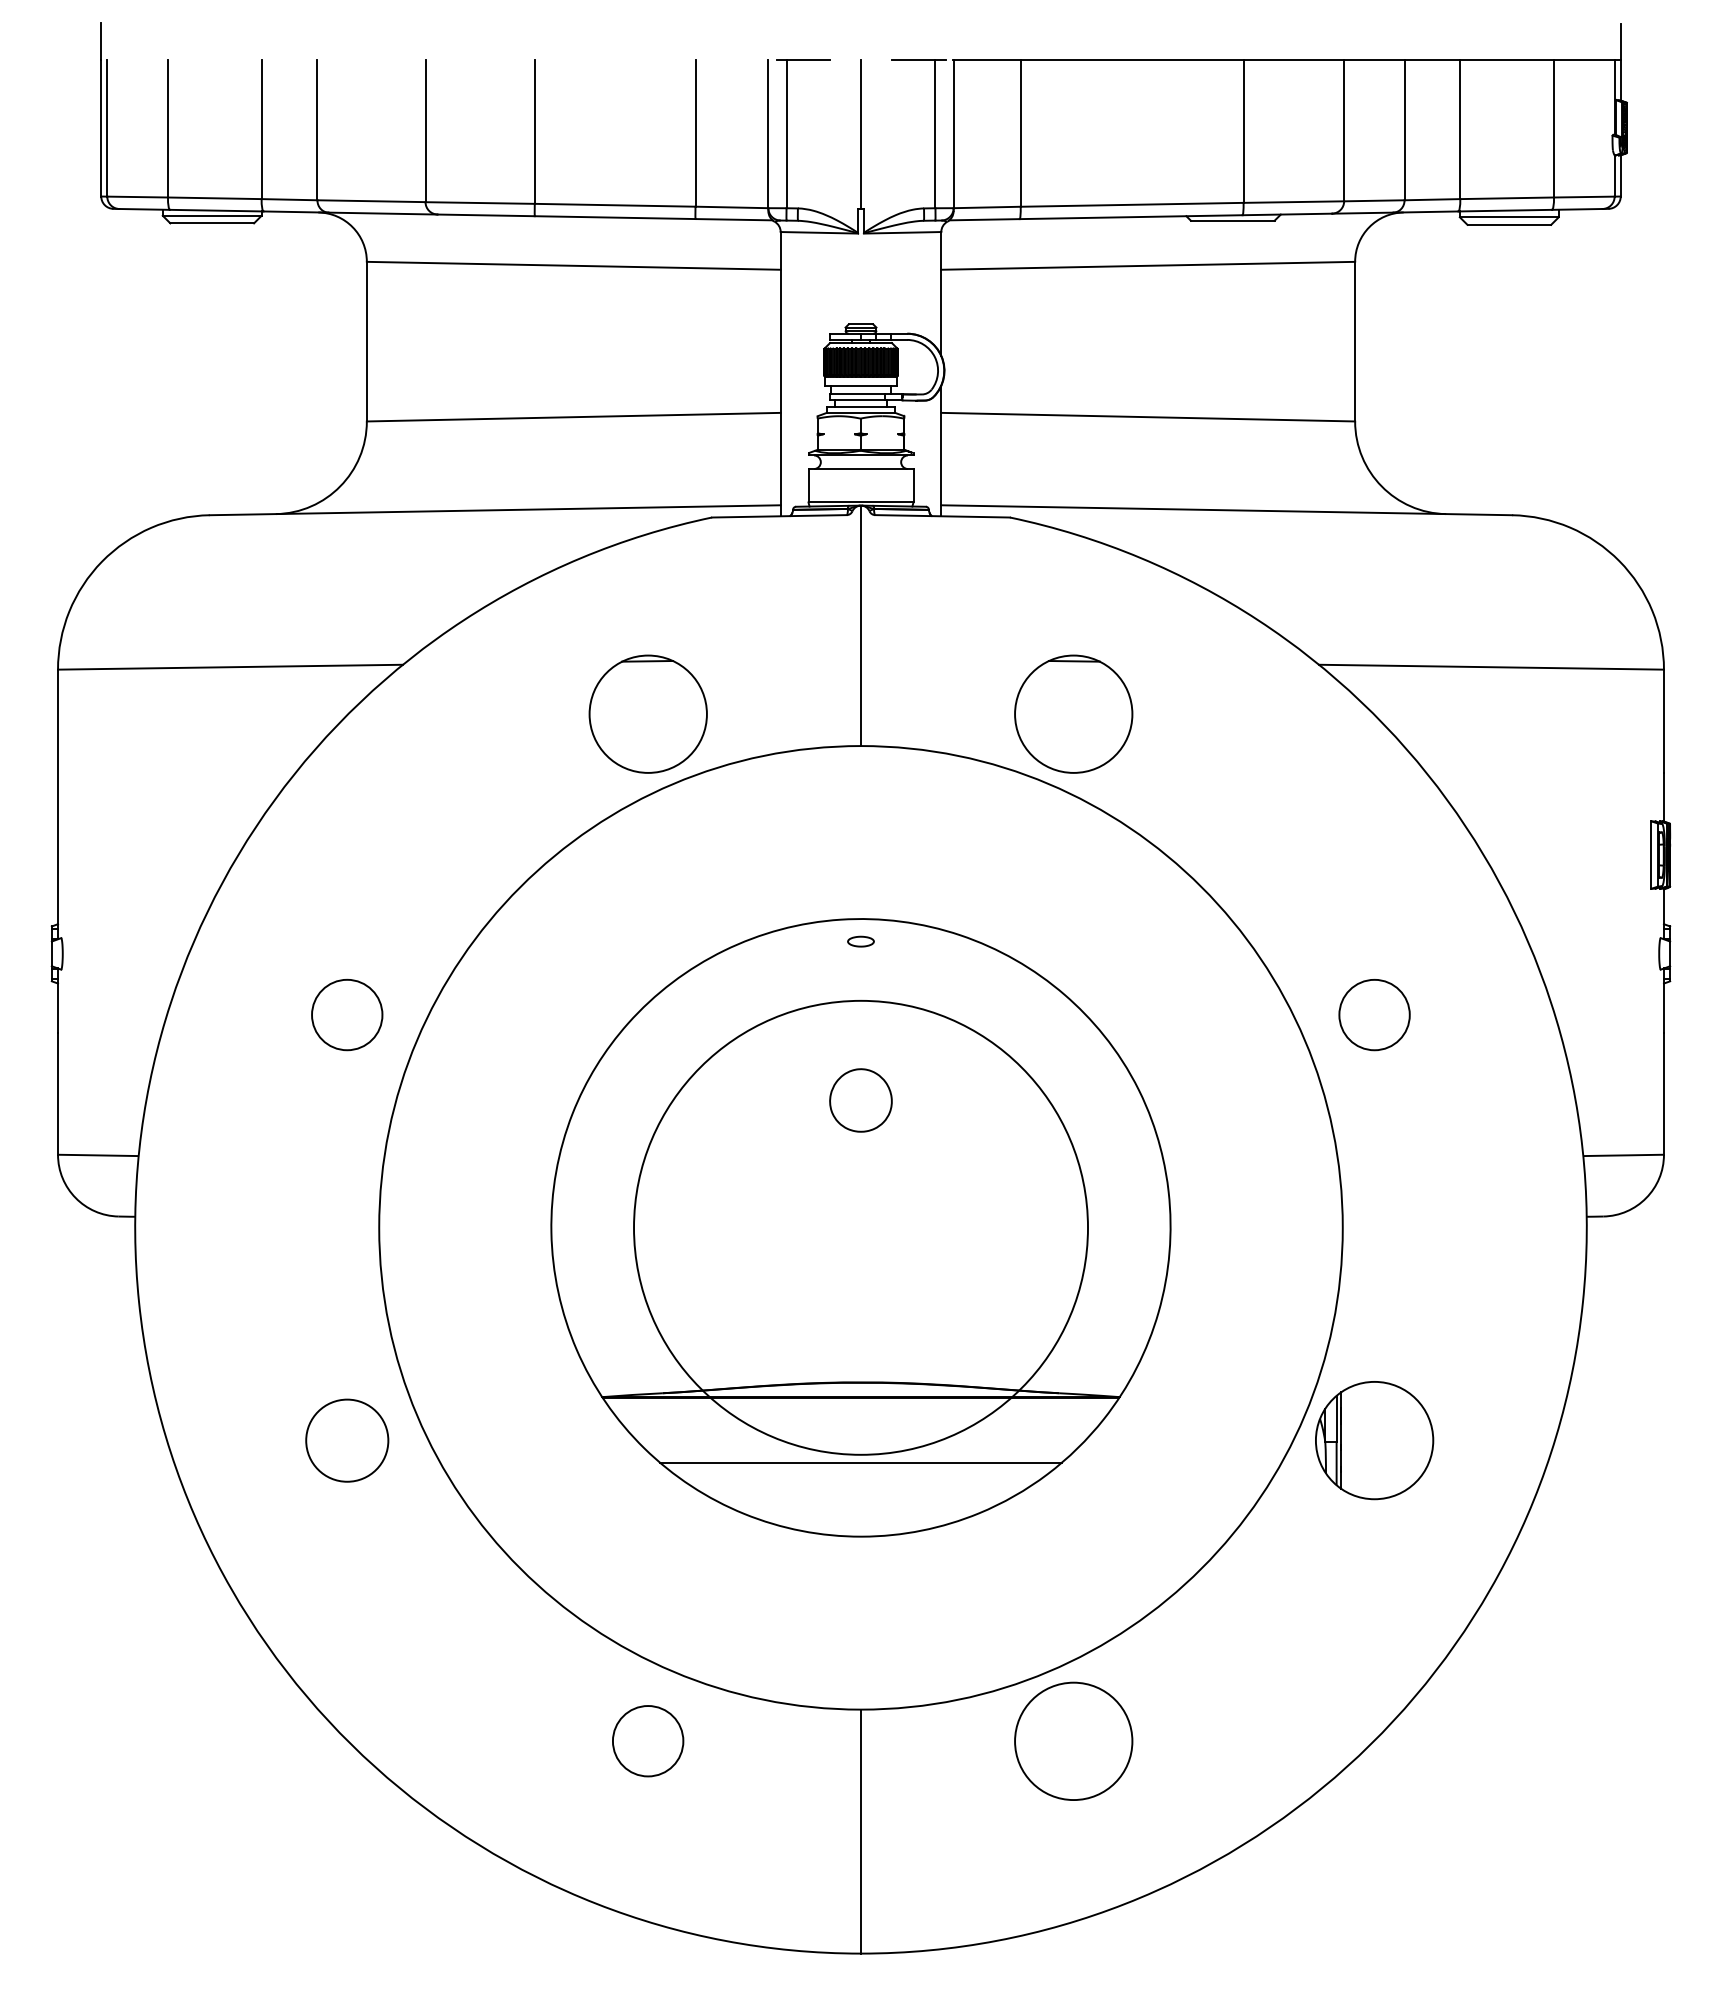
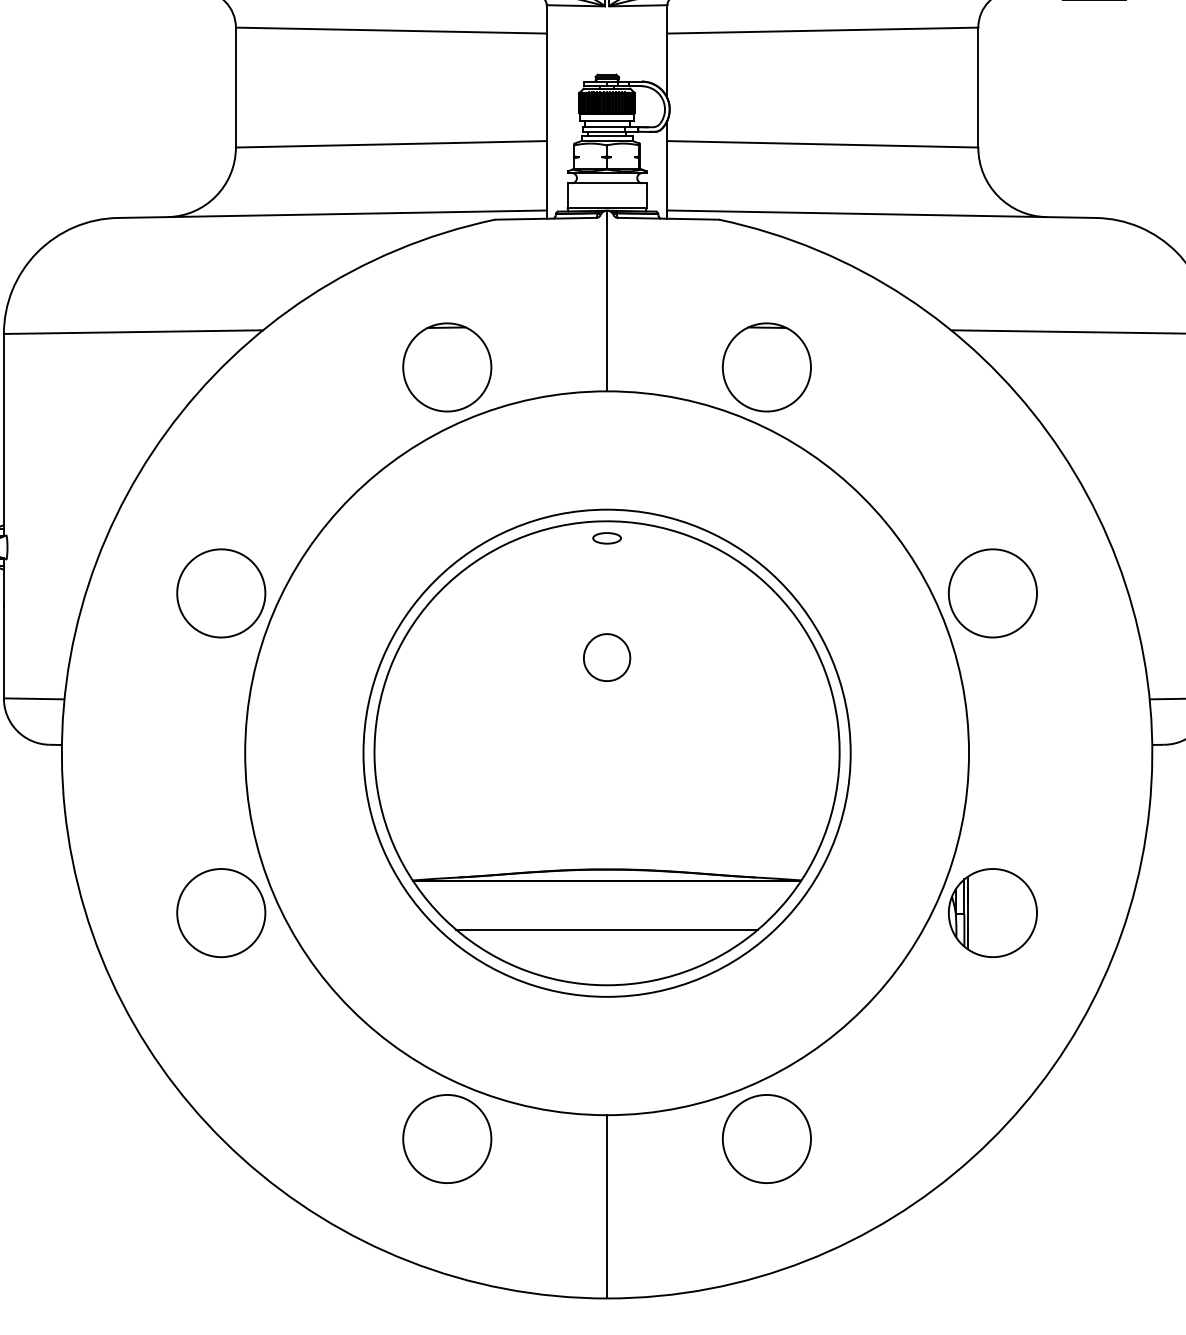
part: (860, 941) -> (606, 538), size x1.43
circle: (346, 1014) -> (220, 593), size x1.67
circle: (1374, 1014) -> (992, 593), size x1.67
circle: (860, 1227) -> (606, 753), size x1.43
circle: (346, 1440) -> (220, 913), size x1.43
circle: (647, 1740) -> (446, 1138), size x1.67

